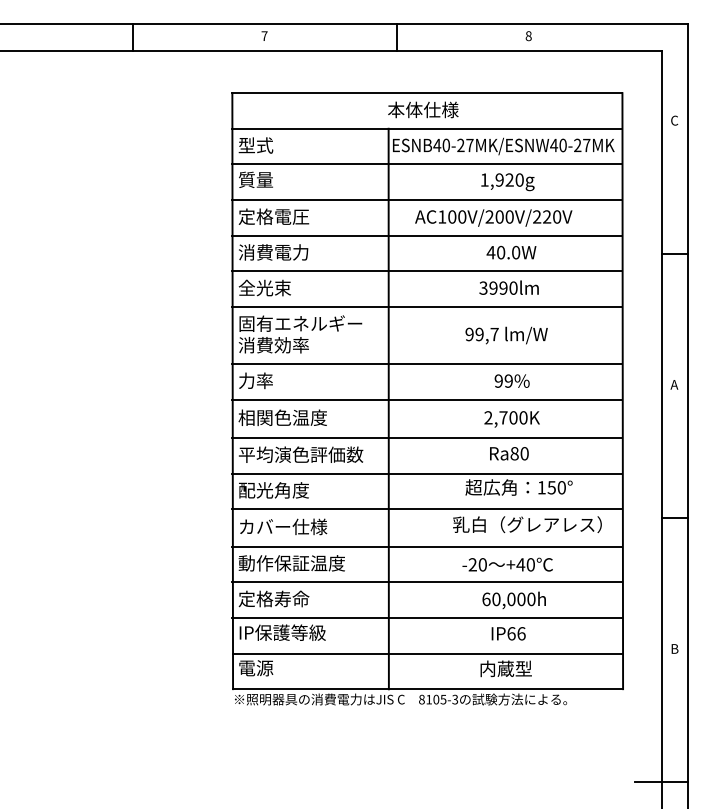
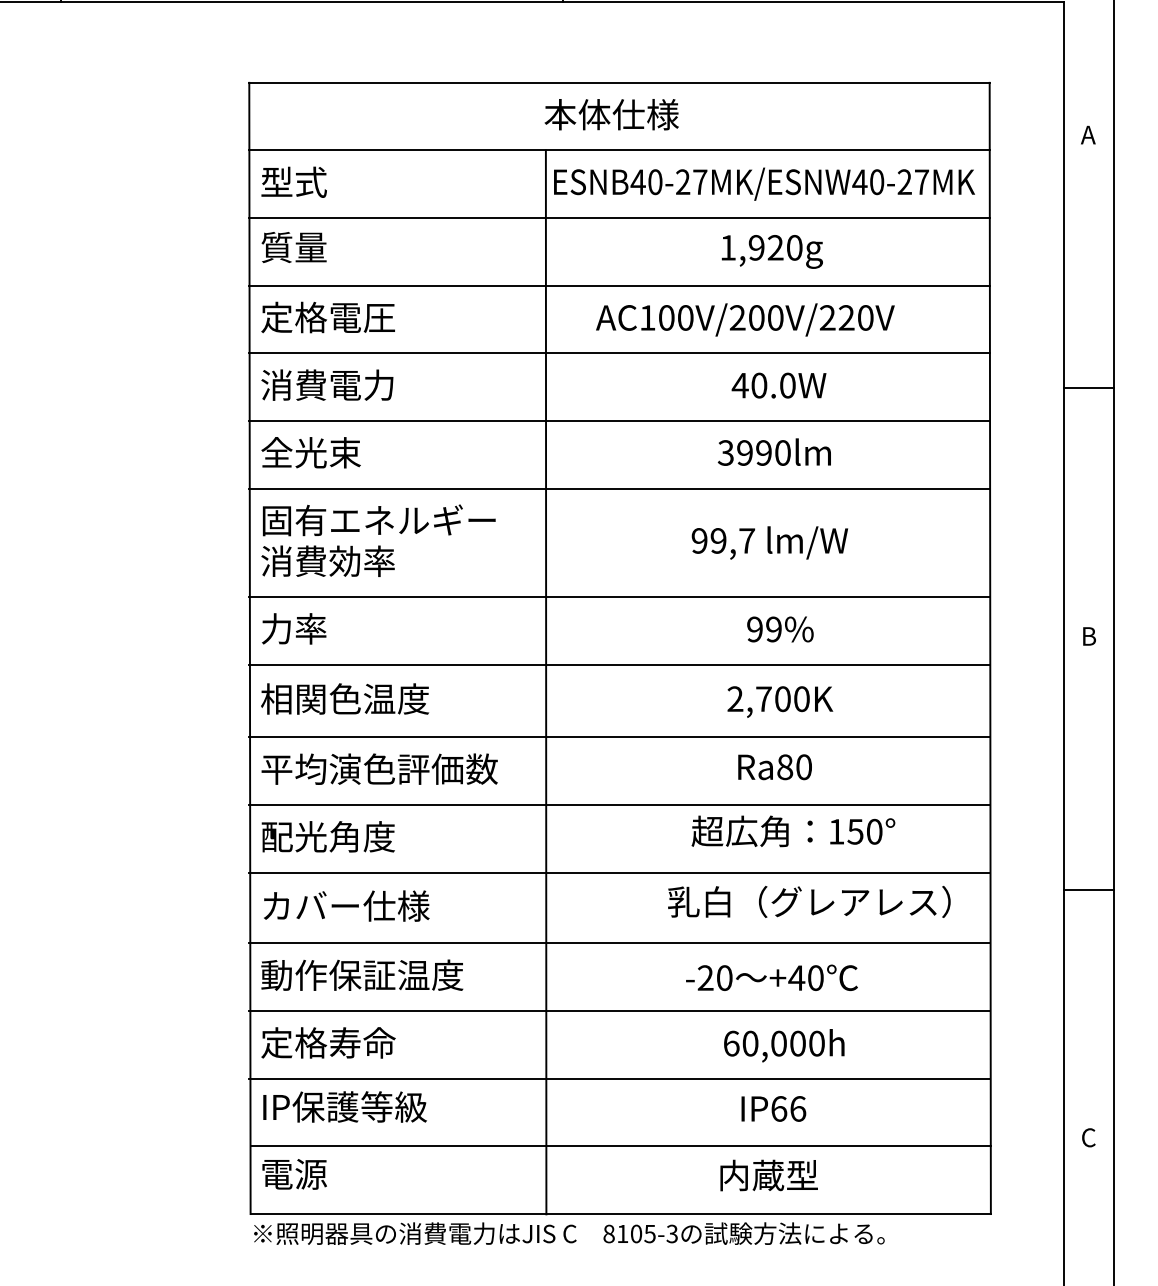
text: (674, 120) -> (1088, 134), C -> A
text: (674, 384) -> (1088, 635), A -> B
text: (674, 648) -> (1088, 1136), B -> C

